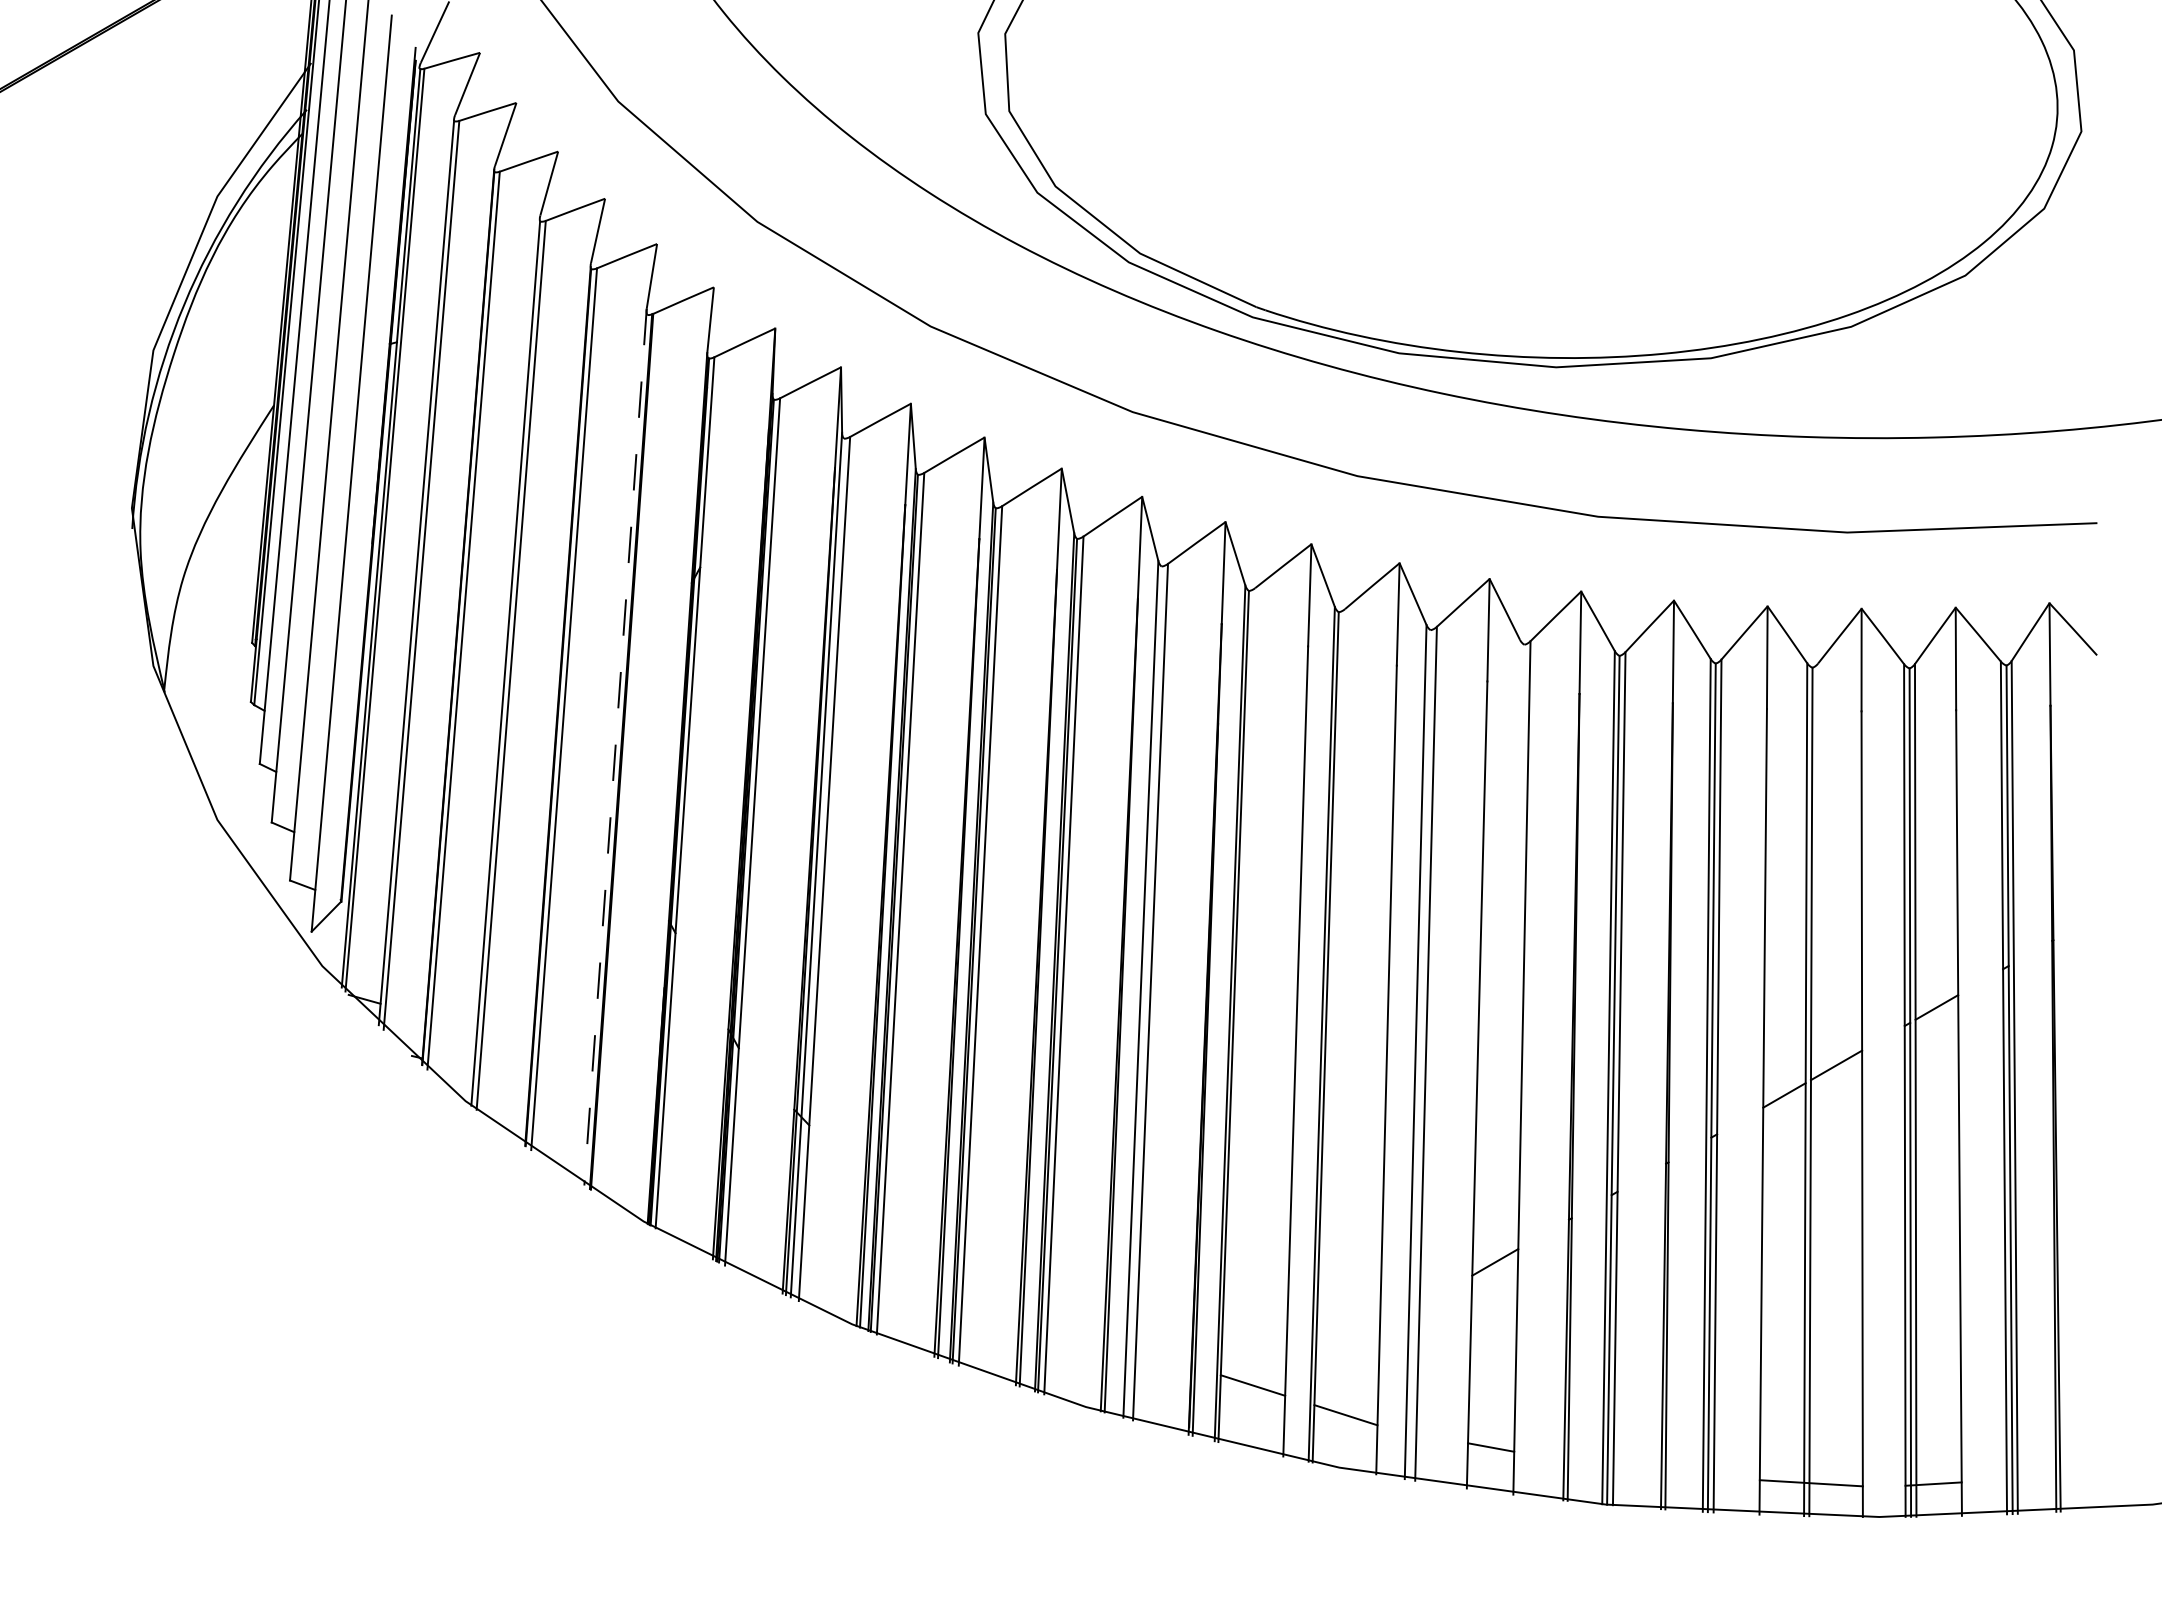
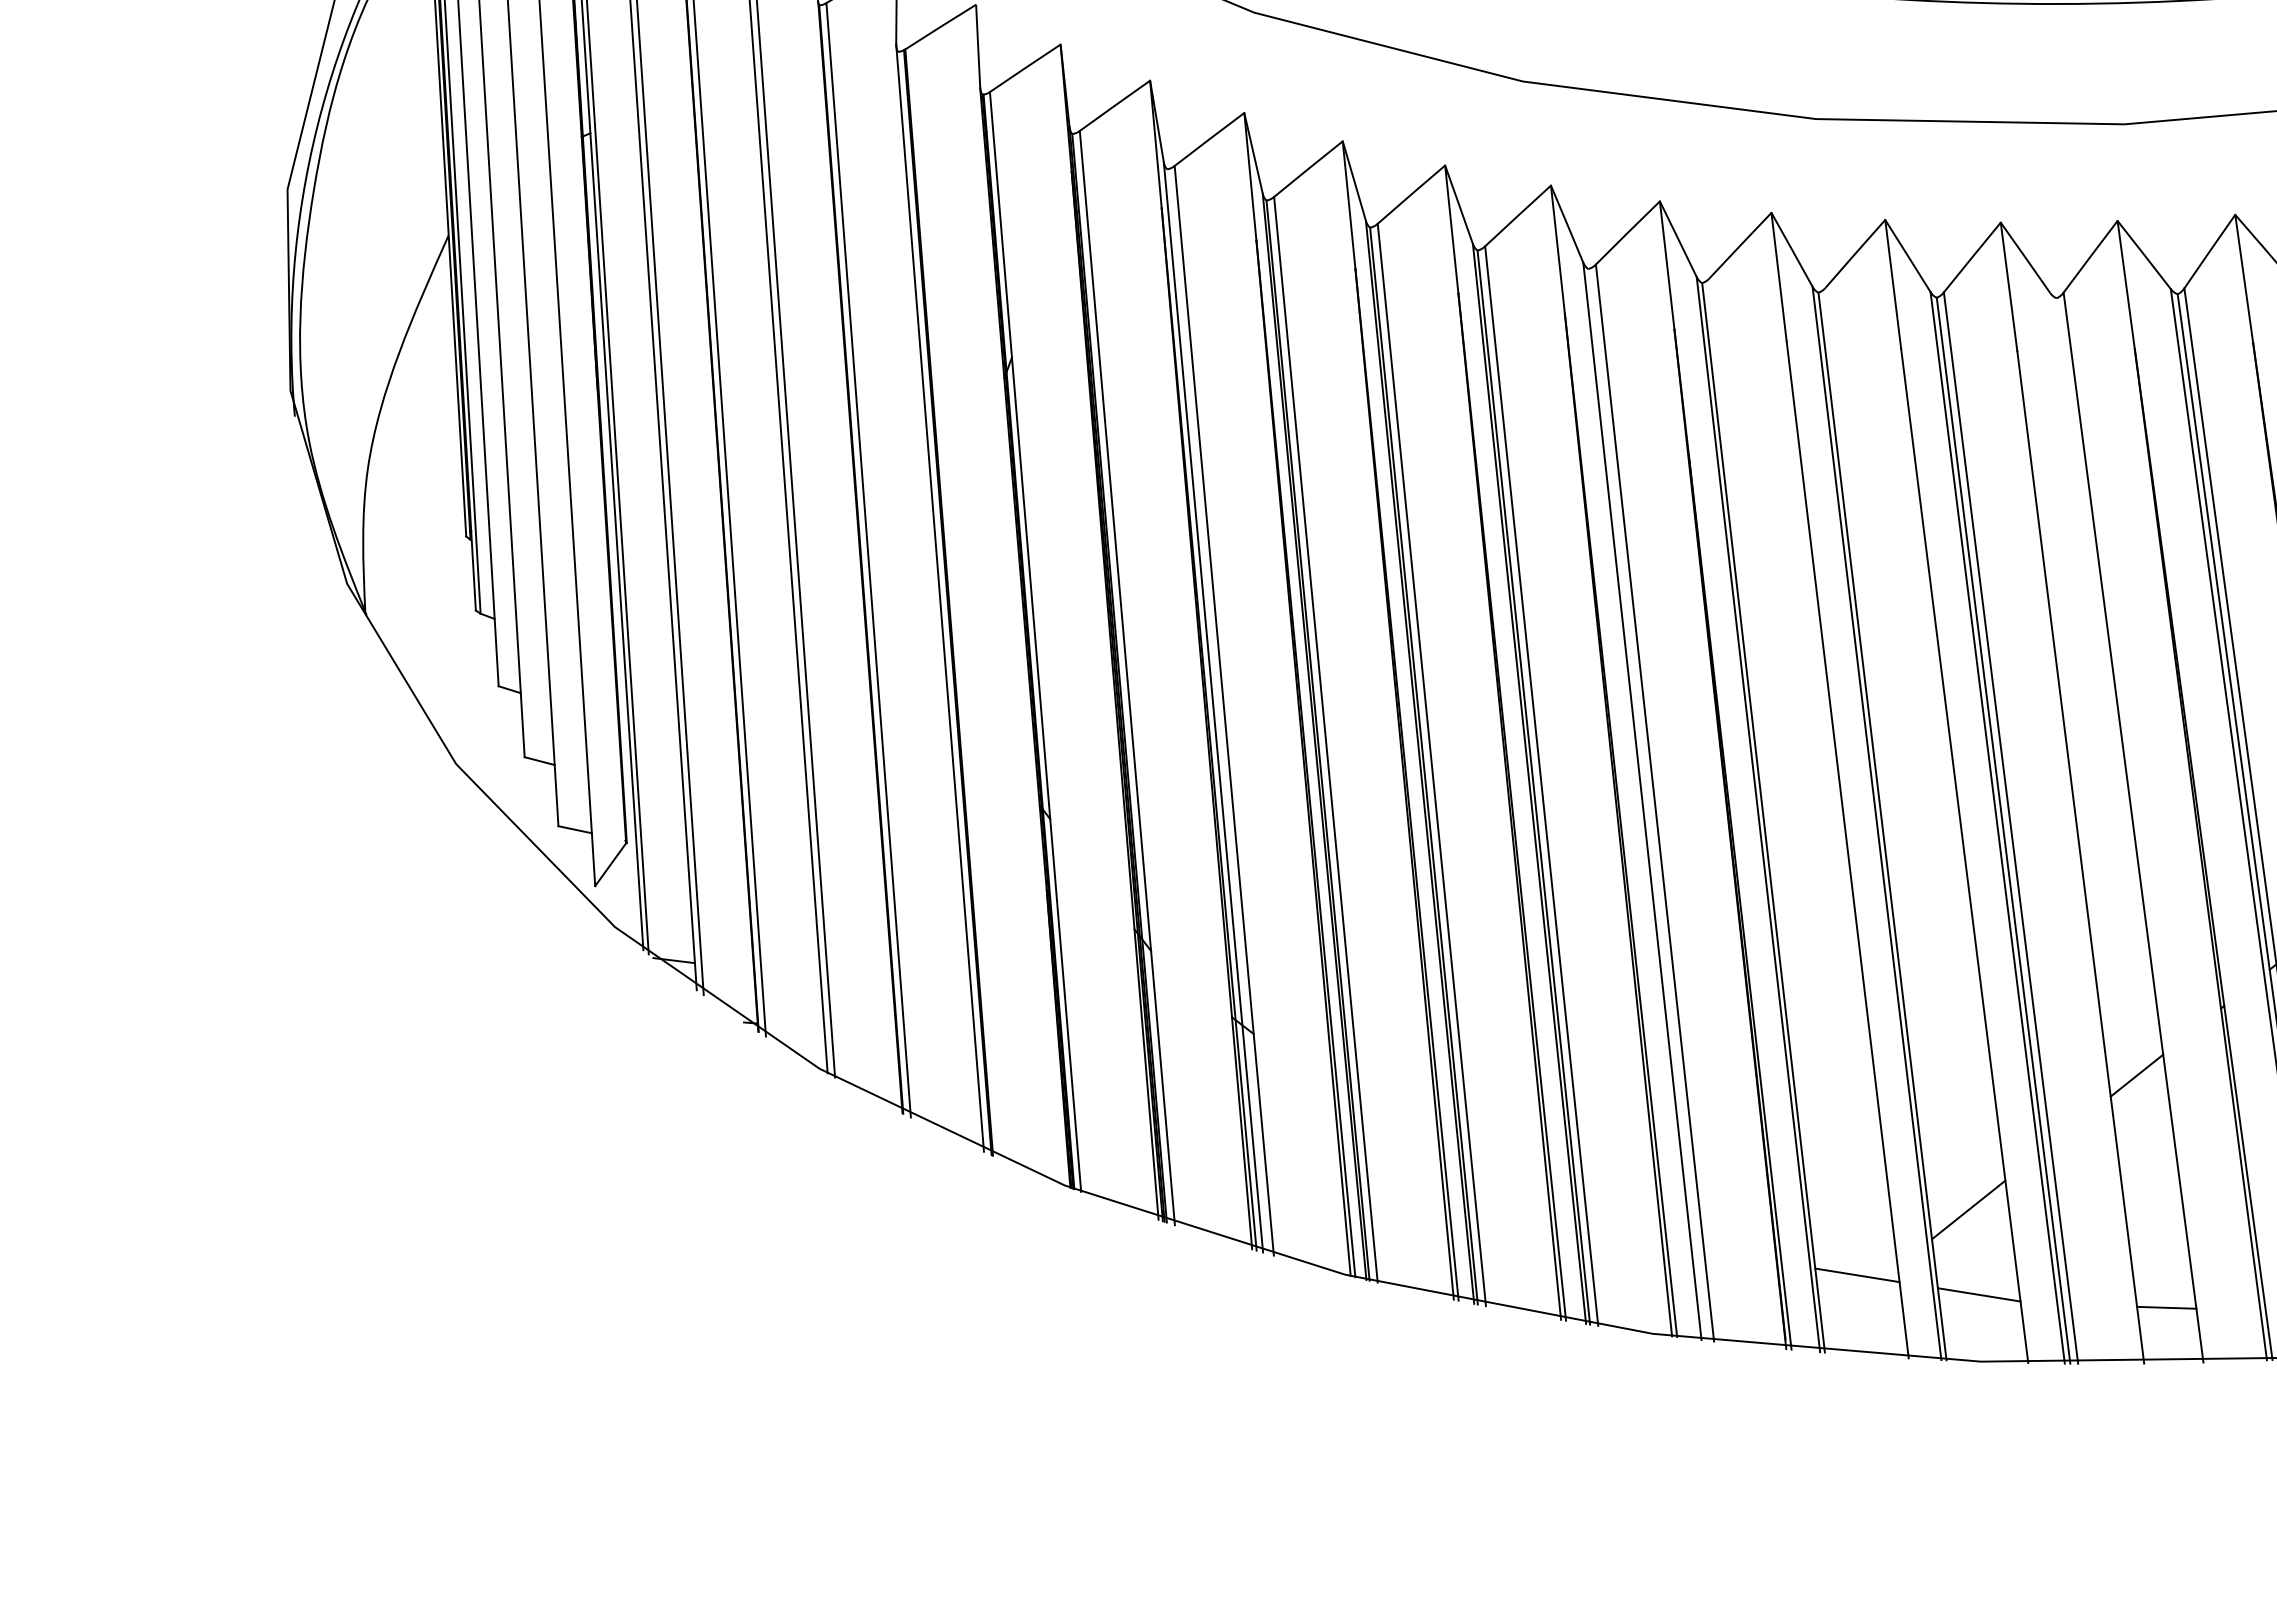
line: (615, 747) -> (940, 598), dashed -> solid
line: (1419, 1054) -> (2002, 830), added
line: (1347, 1347) -> (1968, 1209), added

